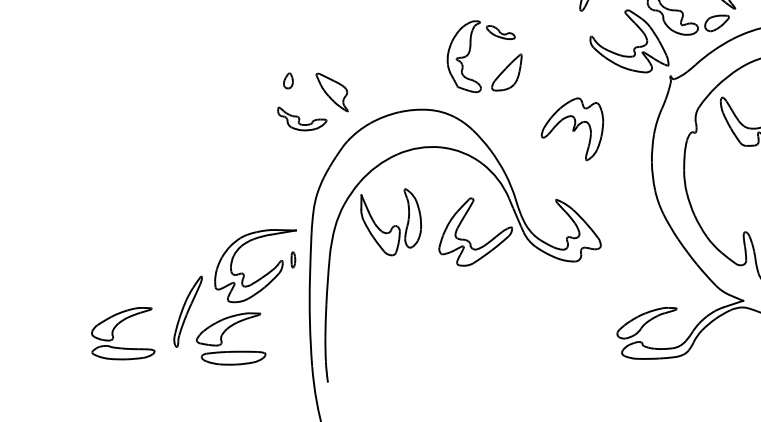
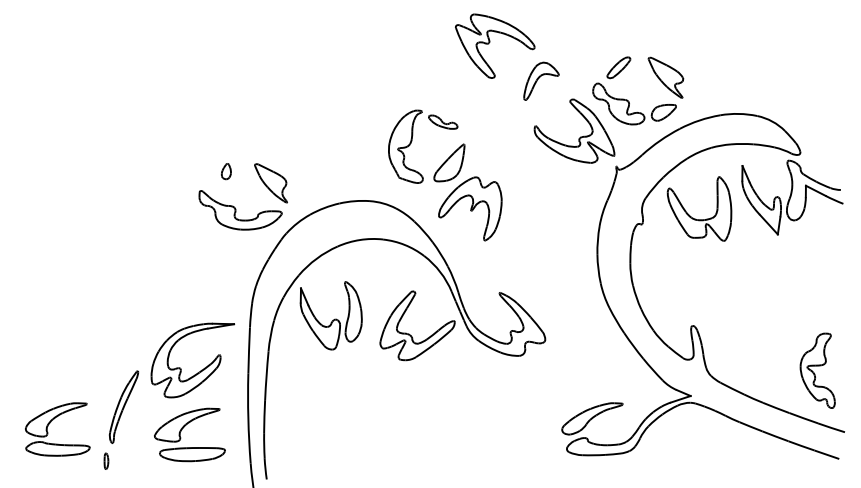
part: (302, 119) -> (240, 210), size x1.67
part: (572, 128) -> (470, 208), moved
part: (293, 259) -> (106, 460), moved
part: (224, 332) -> (183, 428), moved

